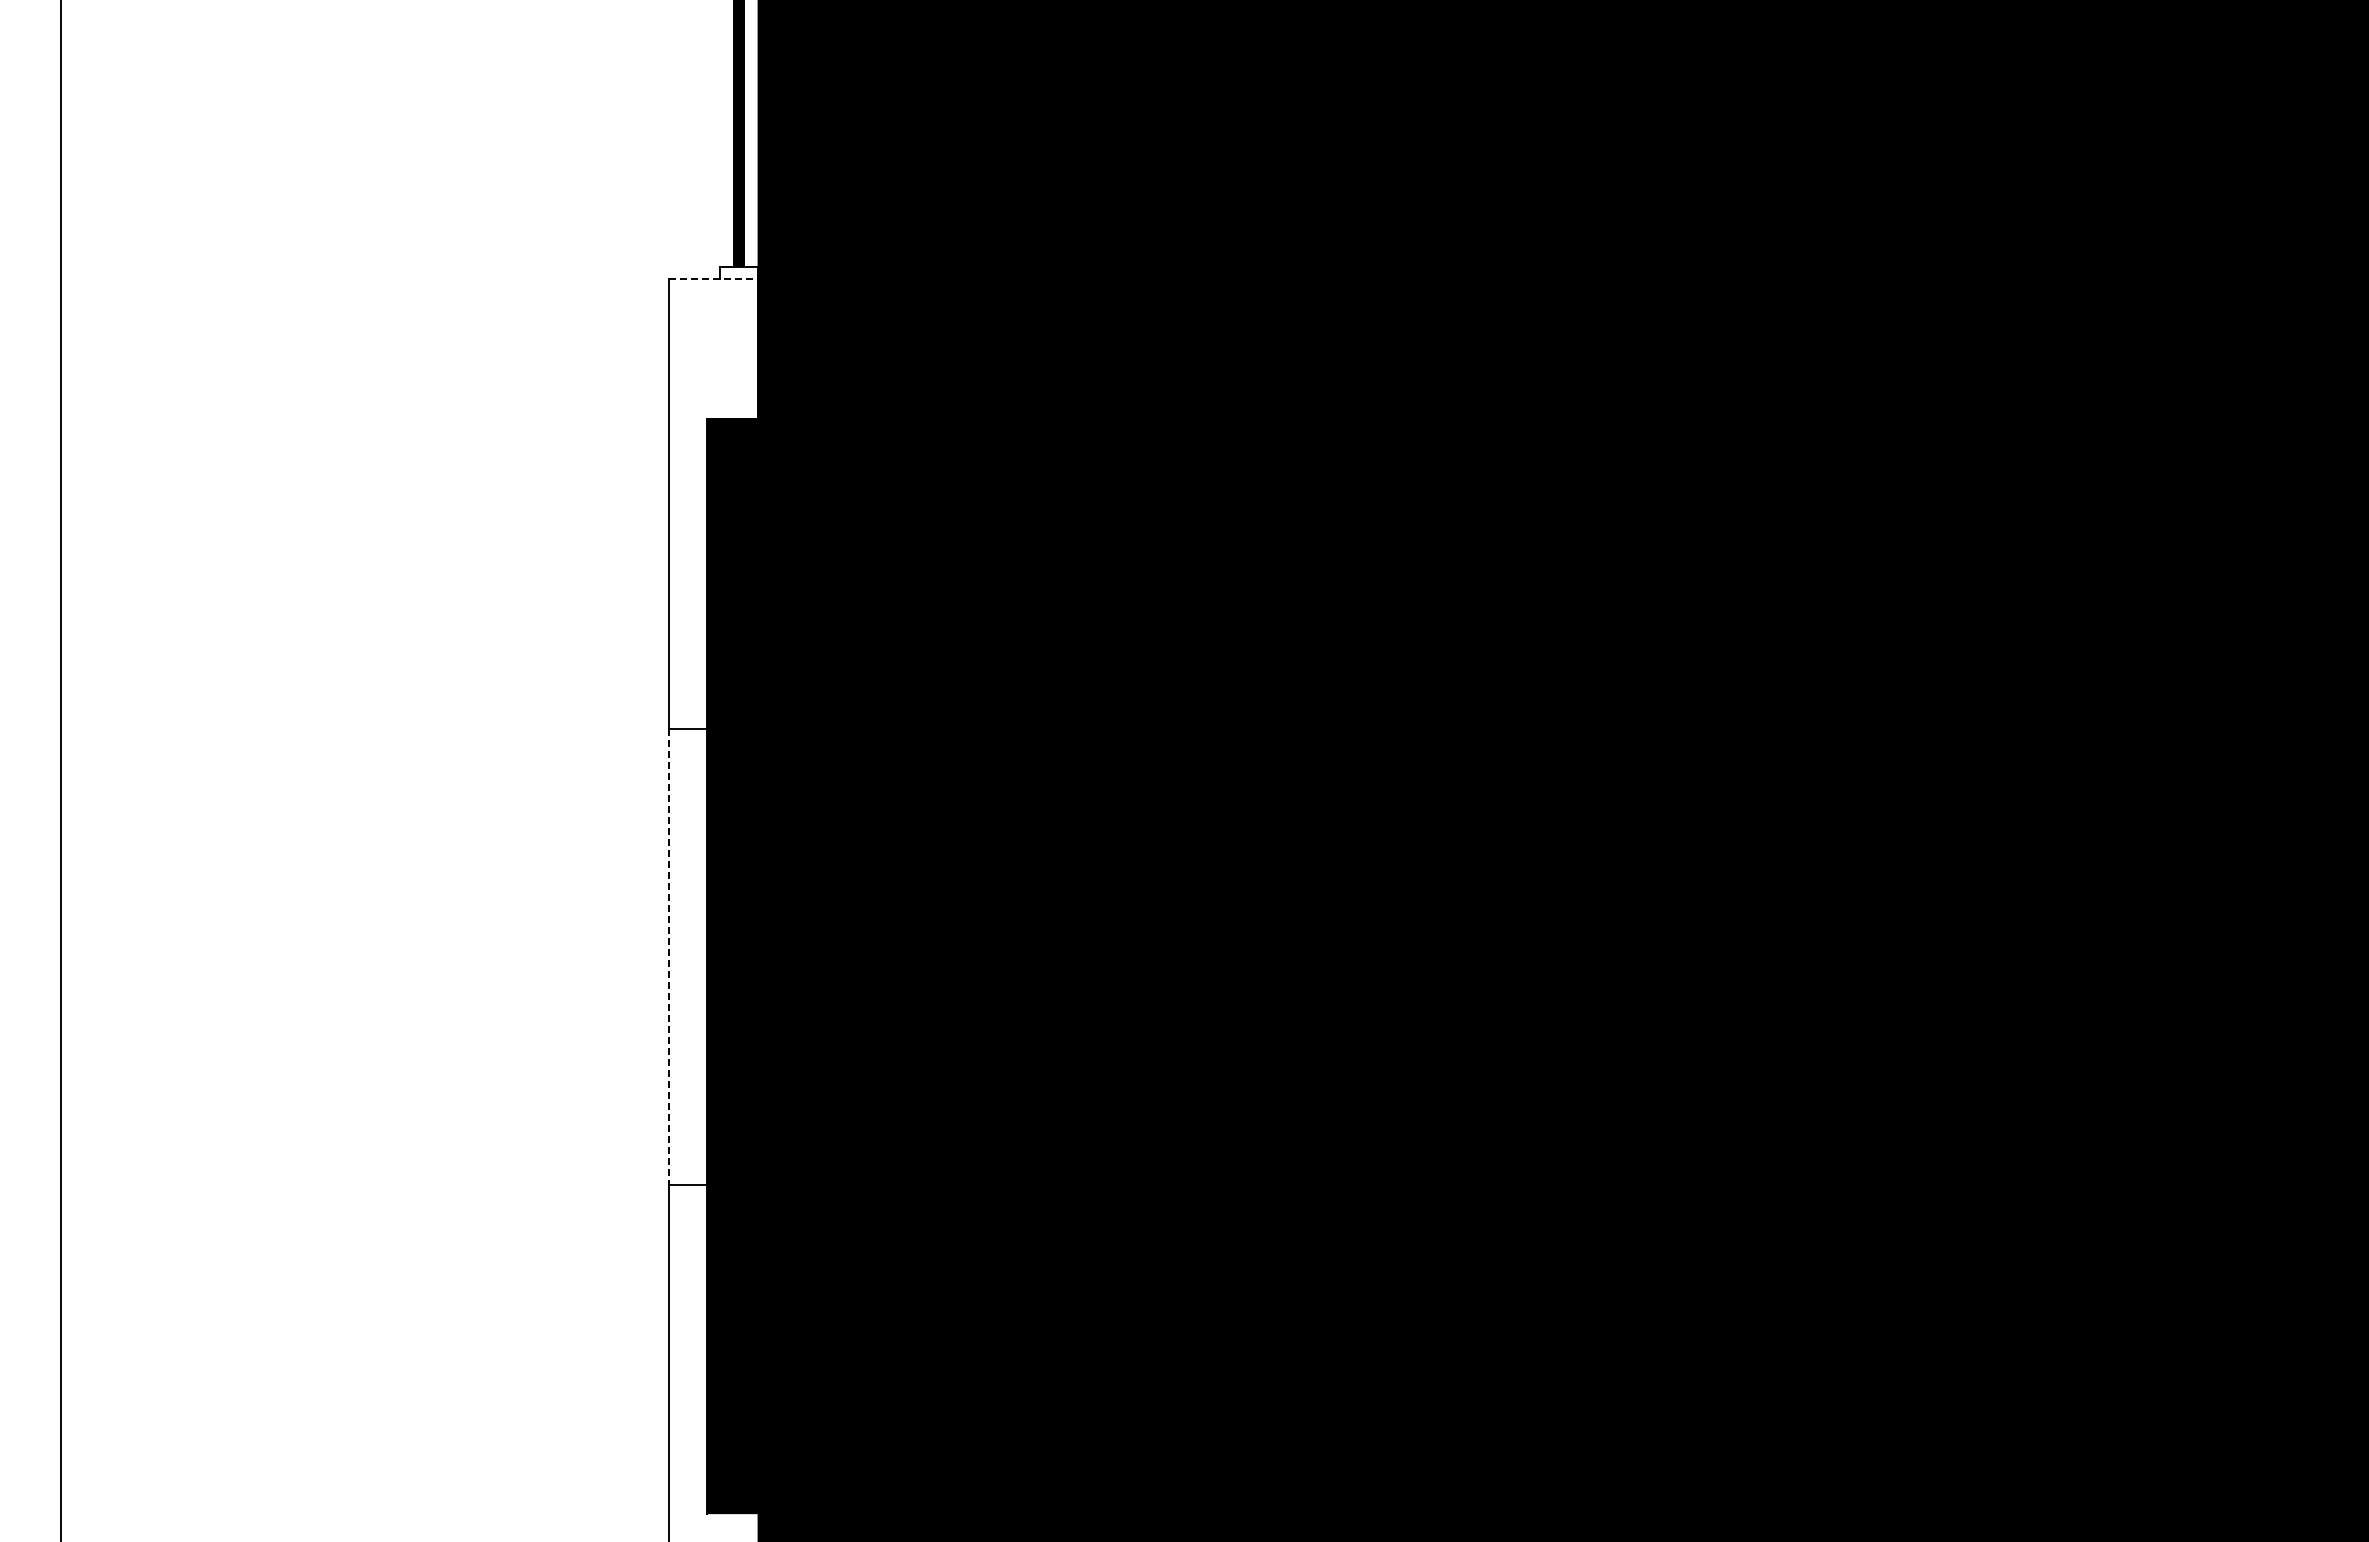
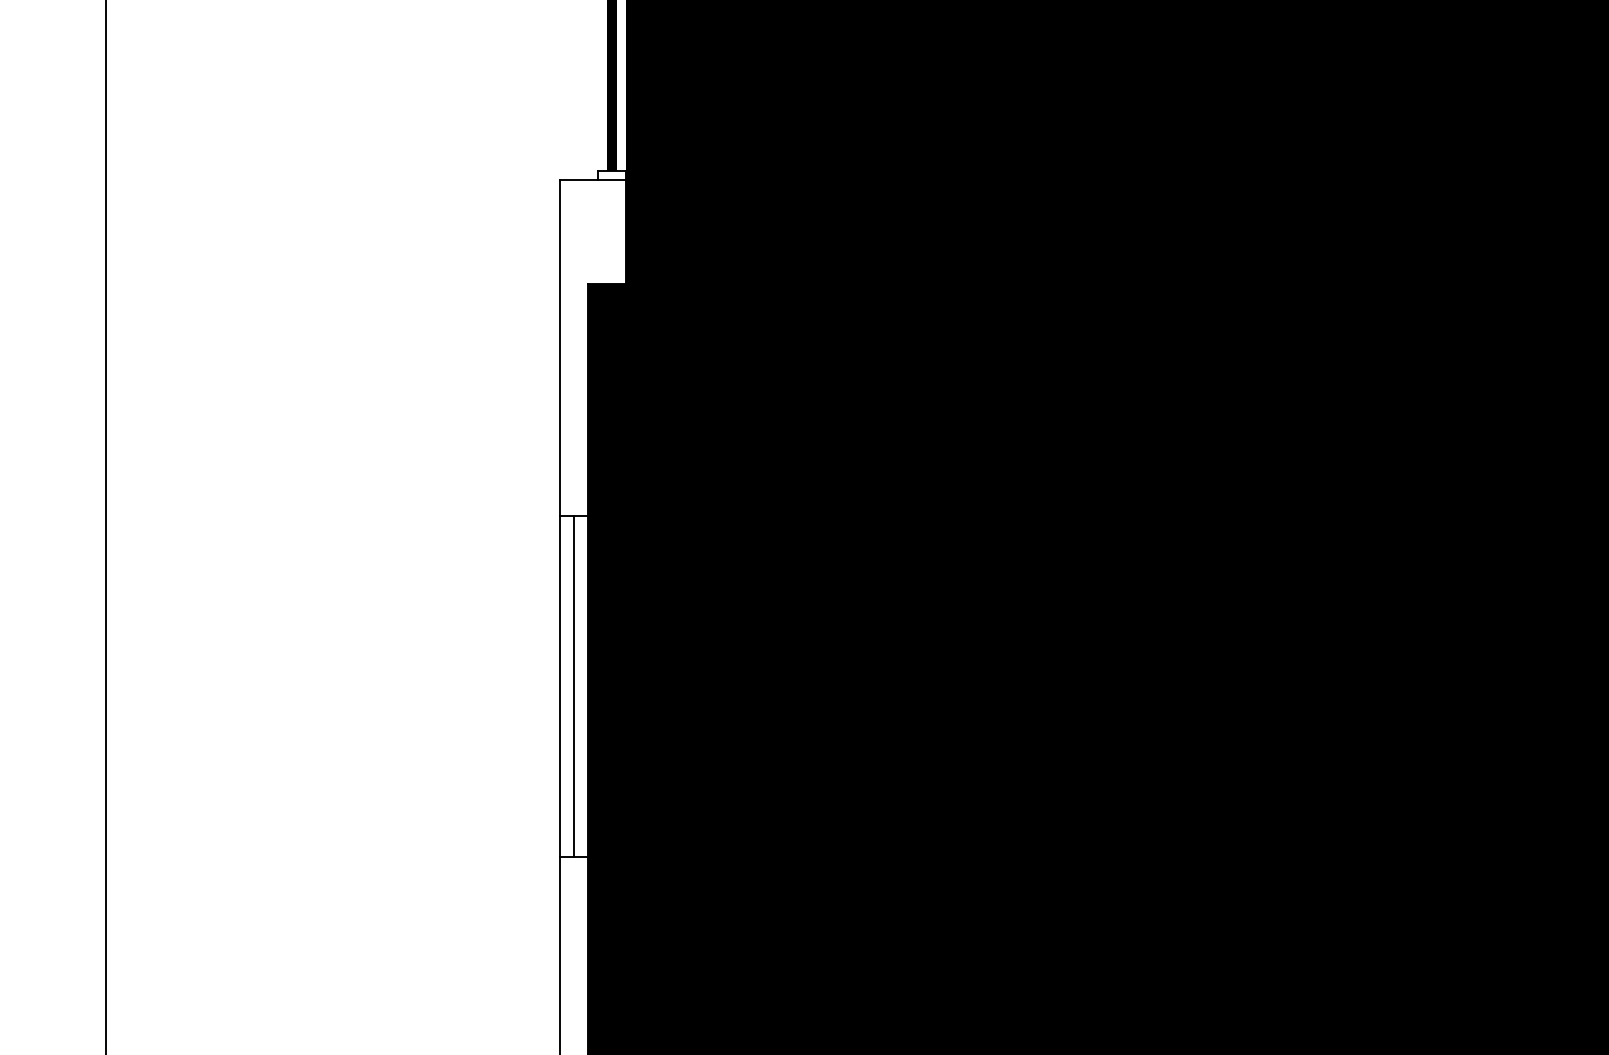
line: (714, 279) -> (593, 180), dashed -> solid
line: (669, 956) -> (560, 686), dashed -> solid
line: (688, 956) -> (574, 686), added

